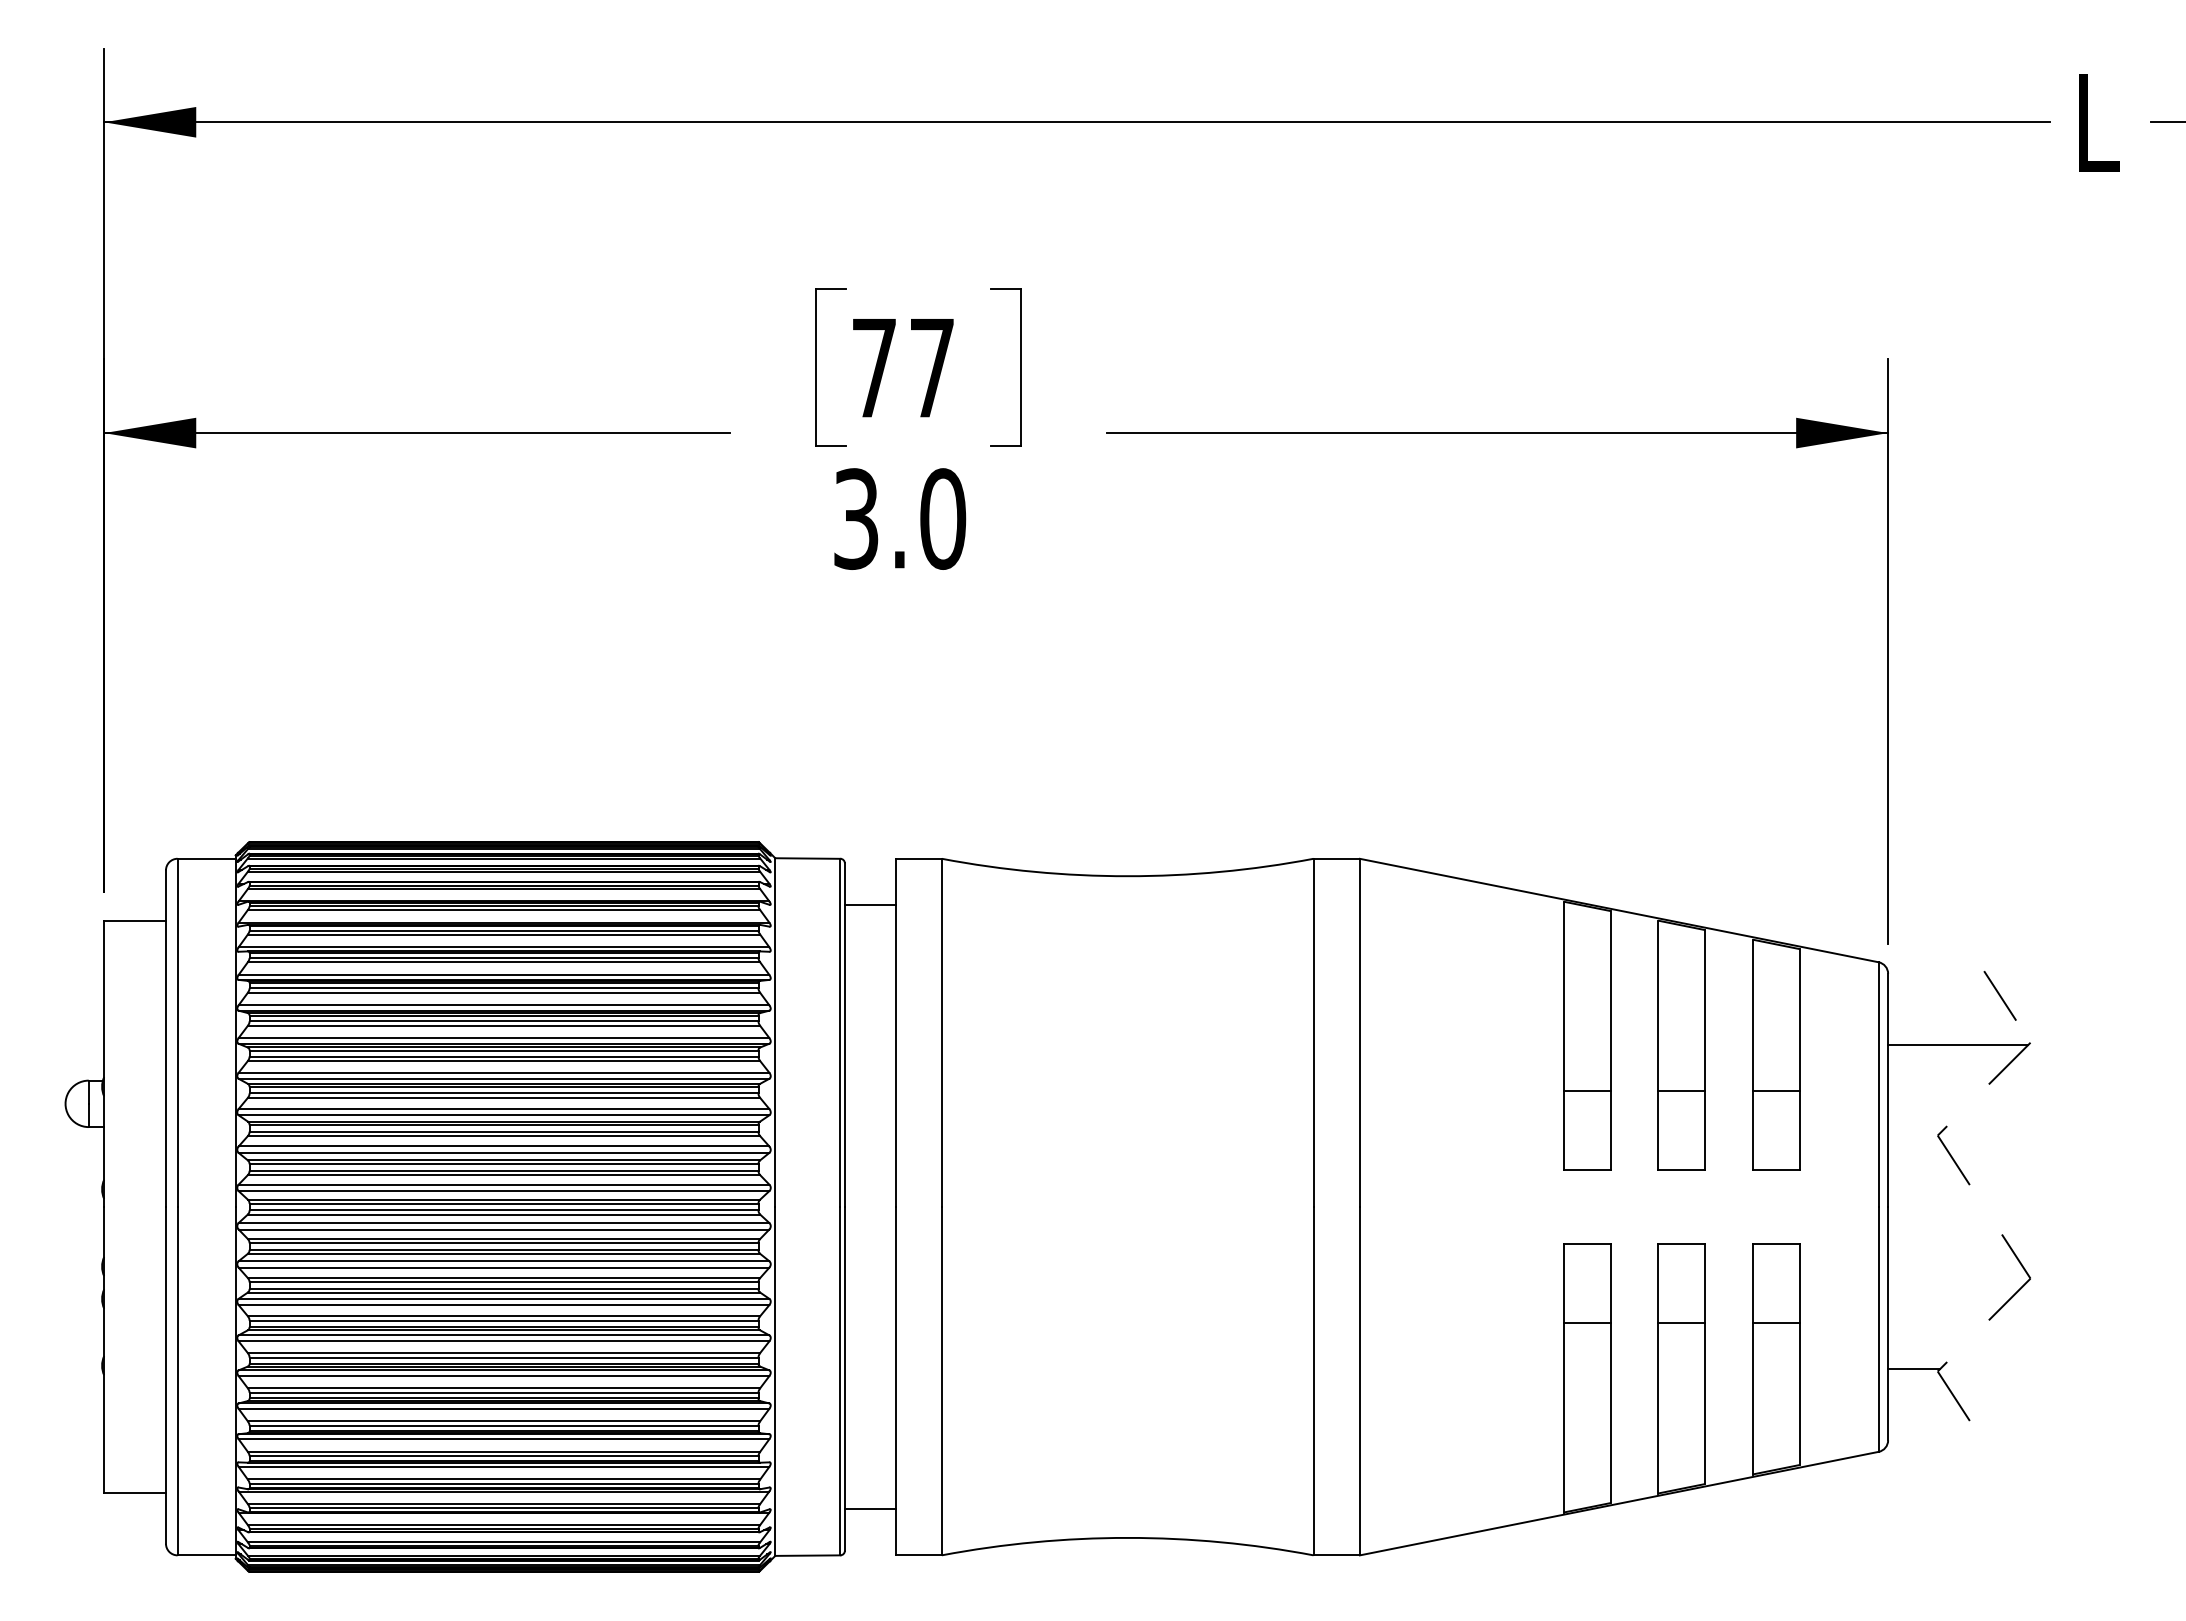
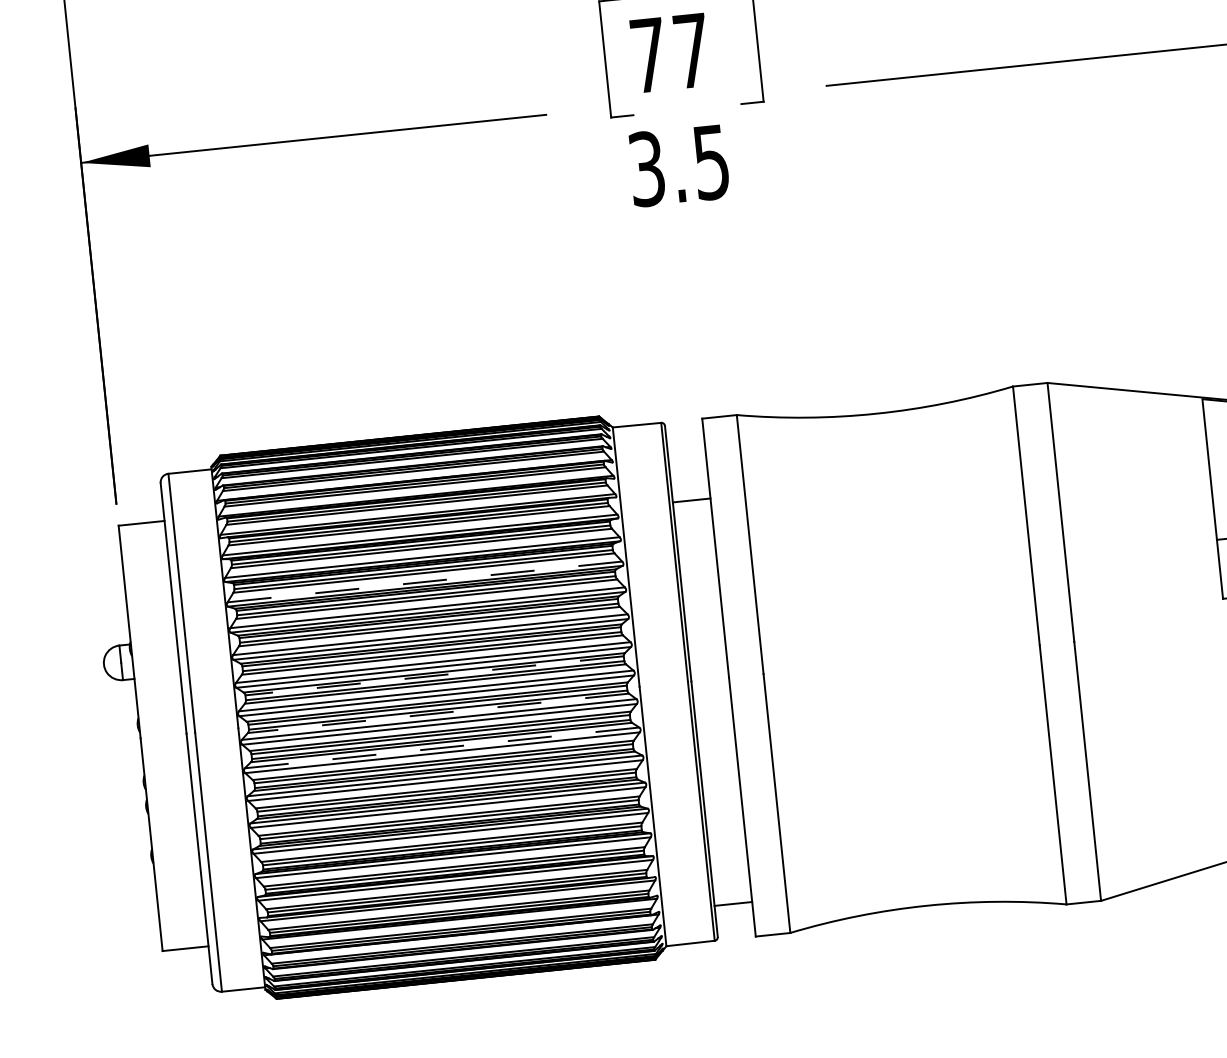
text: (943, 518) -> (711, 161), 3.0 -> 3.5
line: (869, 905) -> (691, 500), moved
line: (504, 1037) -> (425, 581), solid -> dashed
line: (503, 1164) -> (434, 676), solid -> dashed
line: (503, 1214) -> (438, 713), solid -> dashed
line: (504, 1261) -> (442, 748), solid -> dashed

